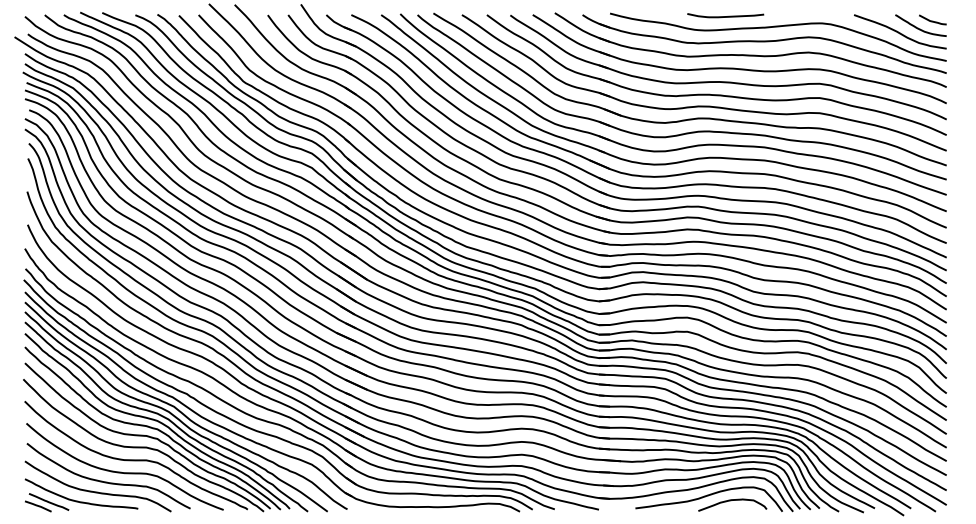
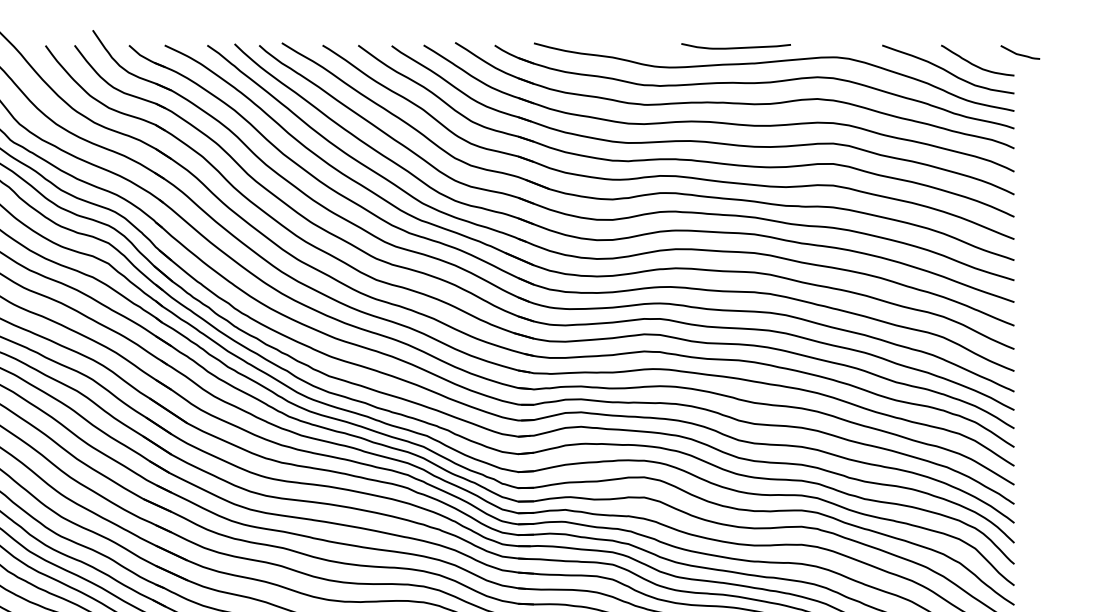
curve: (725, 16) -> (735, 47), moved
curve: (932, 20) -> (1019, 53), moved

